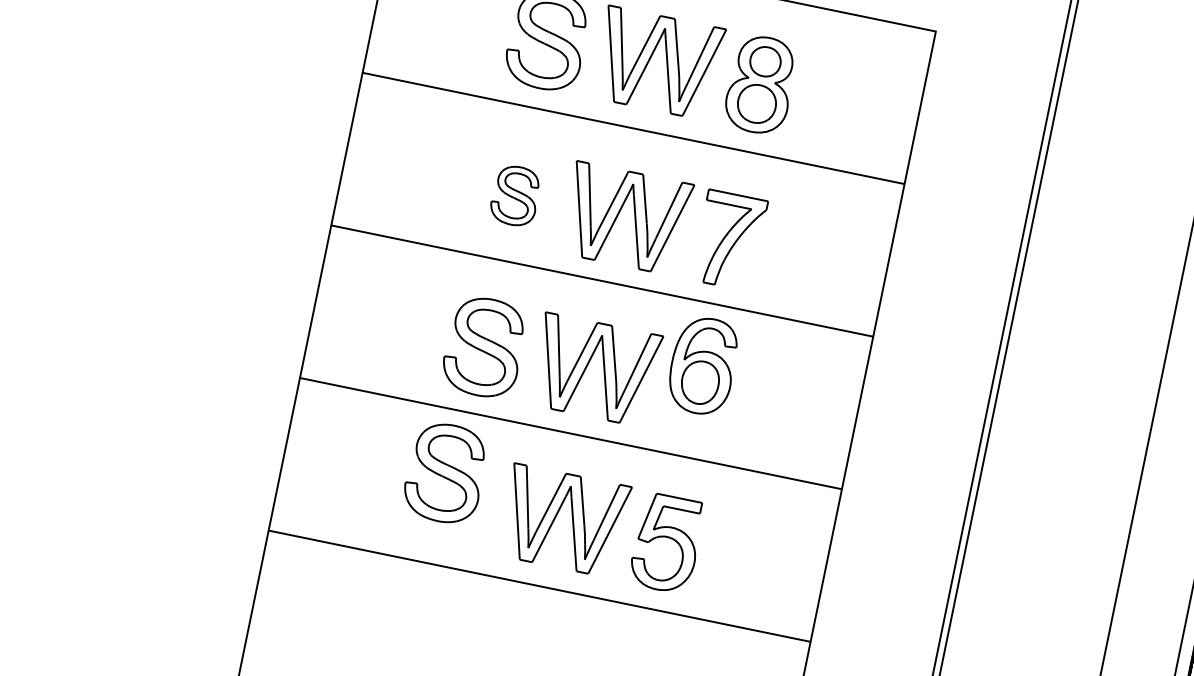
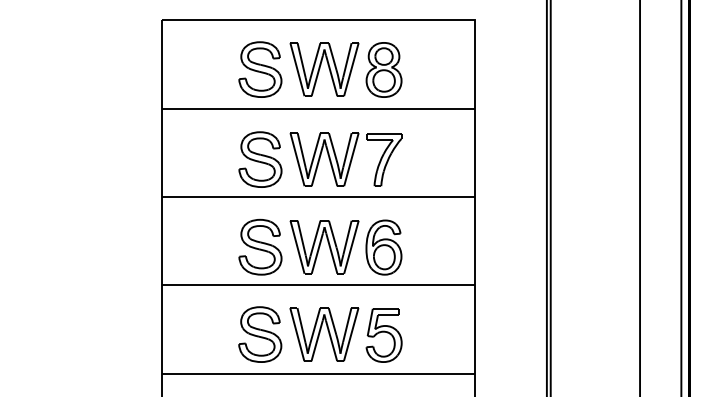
part: (515, 195) -> (260, 159), size x1.67
part: (702, 365) -> (383, 247), moved
part: (446, 473) -> (260, 334), moved

